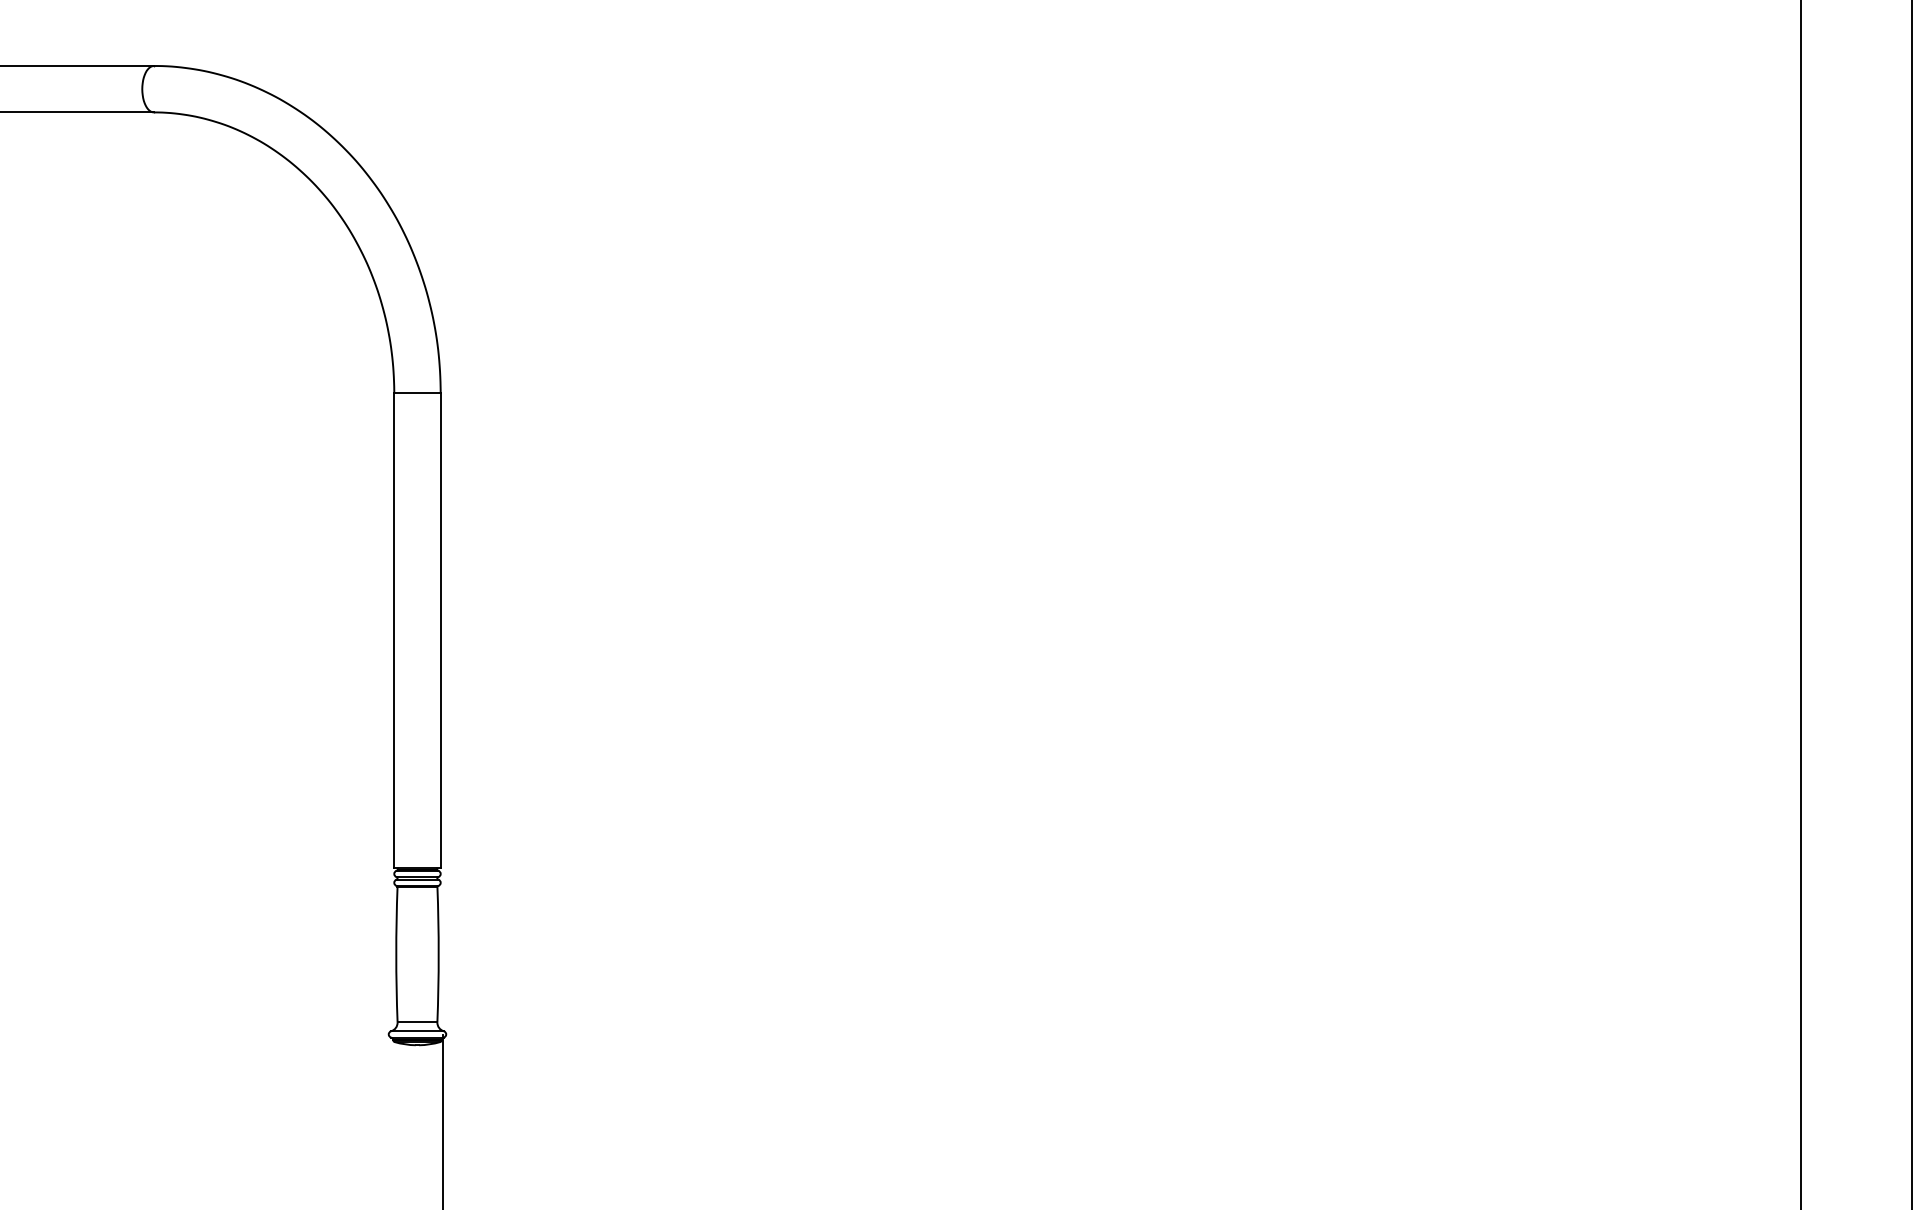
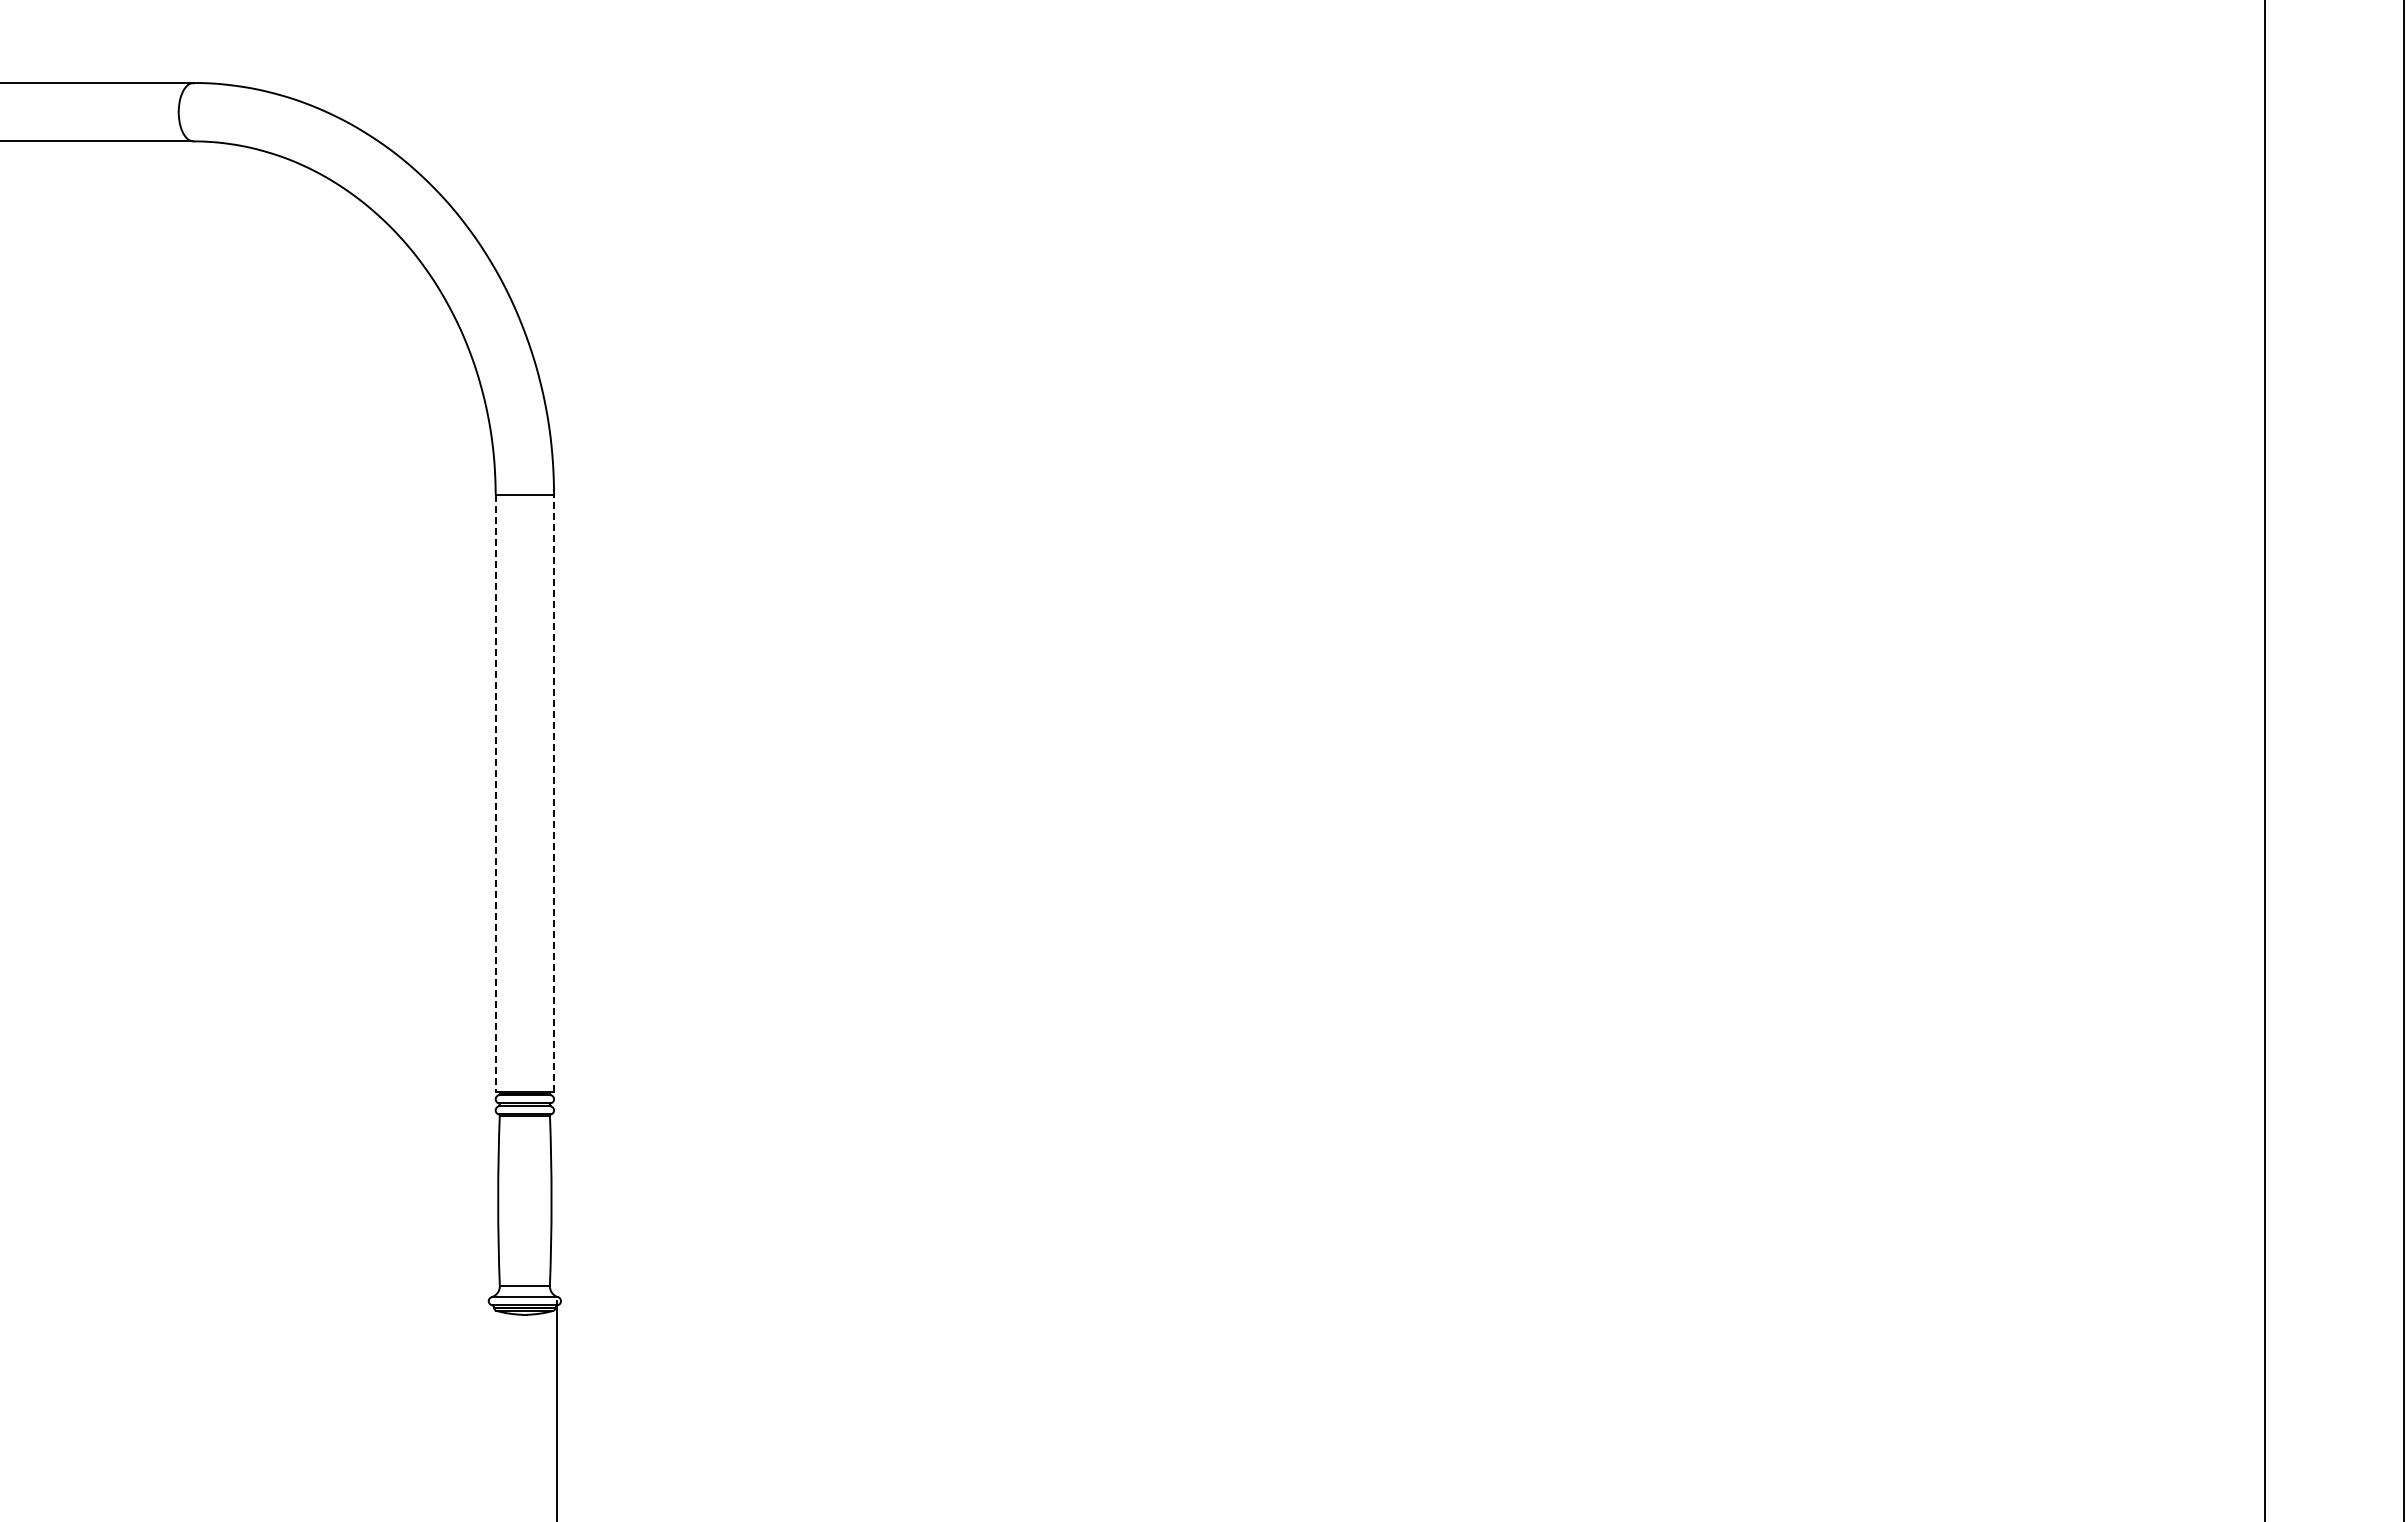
line: (394, 630) -> (495, 793), solid -> dashed
line: (441, 630) -> (554, 793), solid -> dashed

